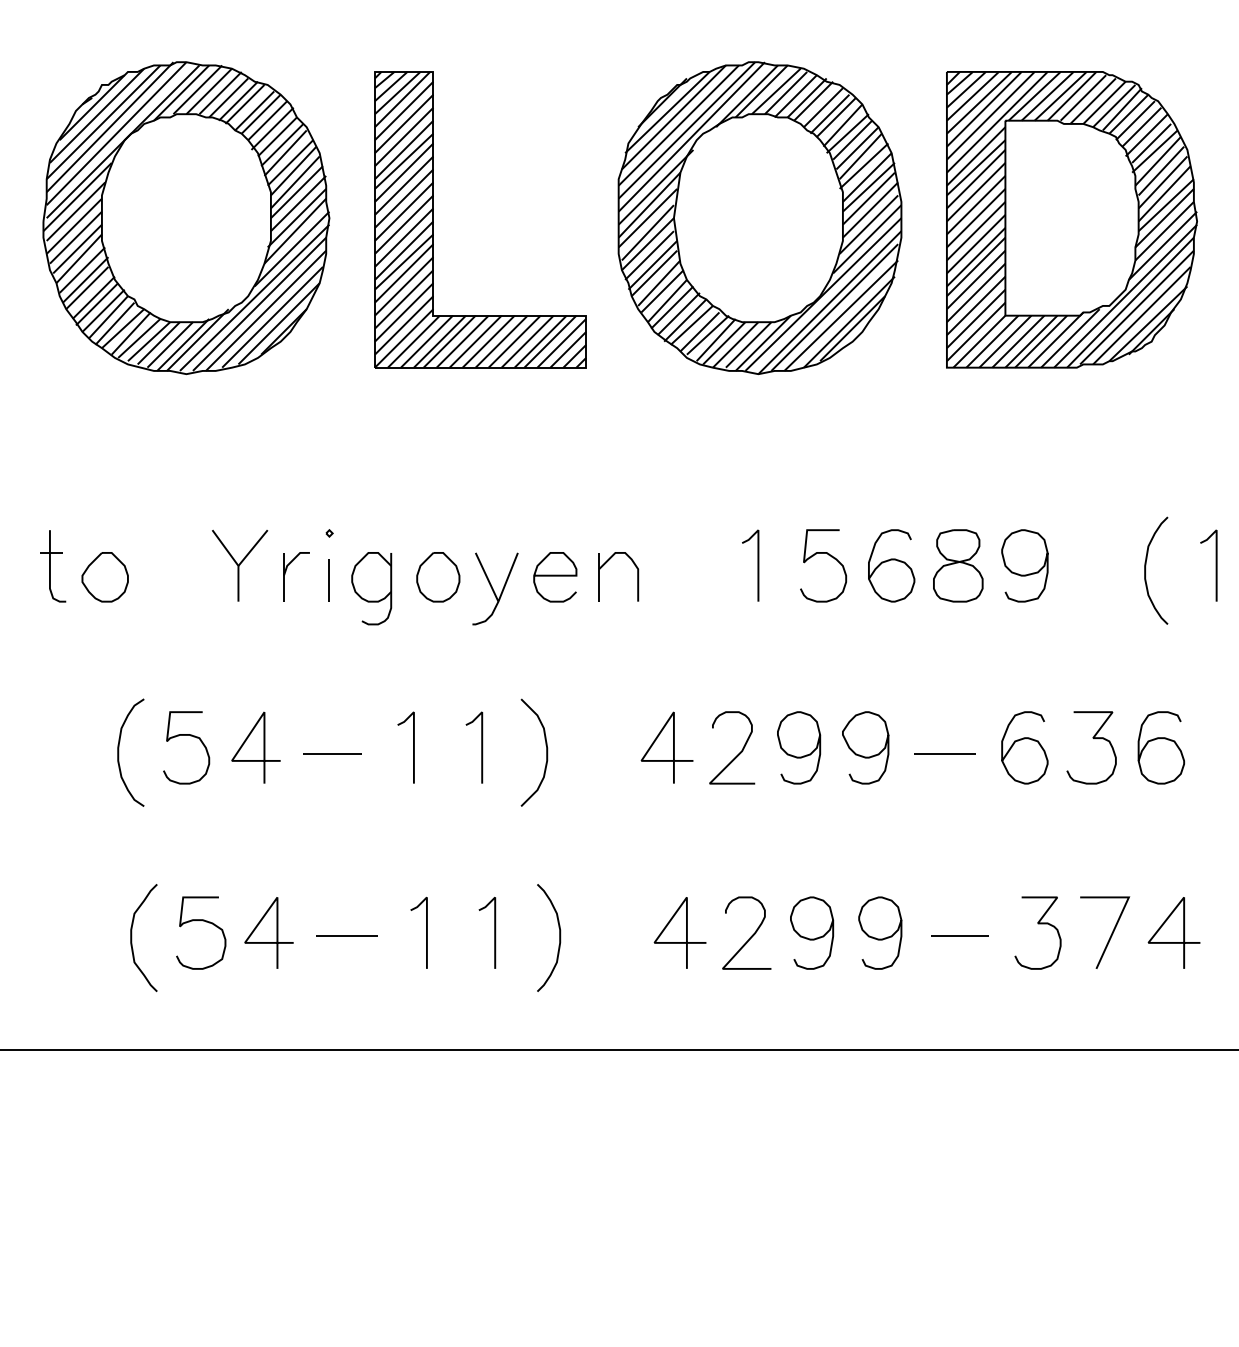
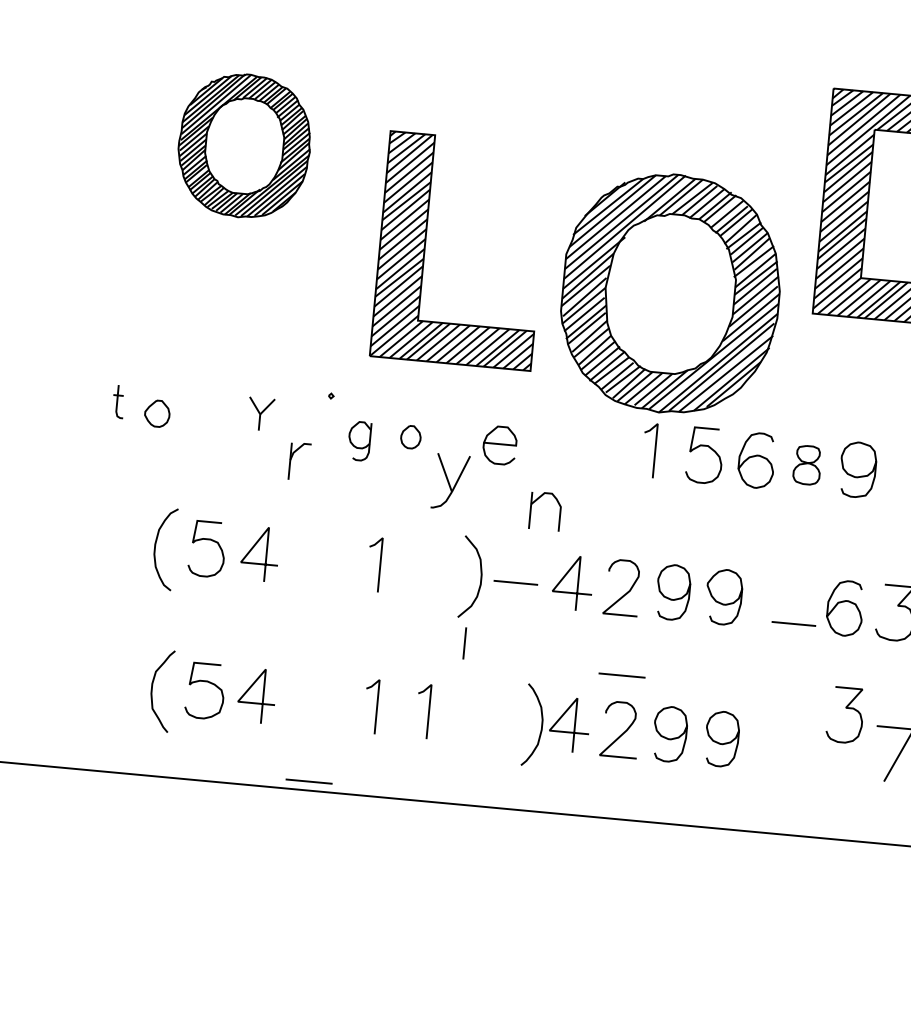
part: (186, 217) -> (244, 145), size x0.6
part: (759, 217) -> (670, 293), moved
part: (433, 219) -> (424, 247), moved
part: (606, 563) -> (537, 500), moved
part: (240, 565) -> (261, 414), size x0.6
part: (958, 565) -> (807, 464), size x0.7
part: (53, 566) -> (118, 401), size x0.6
part: (286, 571) -> (292, 457), moved
part: (104, 577) -> (156, 413), size x0.7
part: (438, 577) -> (411, 437), size x0.6
line: (328, 580) -> (464, 643), moved
part: (371, 588) -> (359, 440), size x0.7
part: (495, 588) -> (450, 481), moved
curve: (481, 747) -> (431, 569), removed
line: (332, 753) -> (515, 582), moved
line: (944, 753) -> (621, 674), moved
curve: (1038, 924) -> (846, 708), moved
line: (346, 935) -> (308, 780), moved
line: (959, 935) -> (793, 623), moved
curve: (559, 937) -> (541, 725), moved

